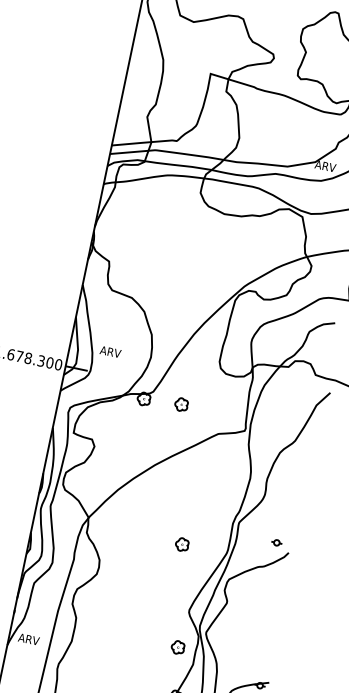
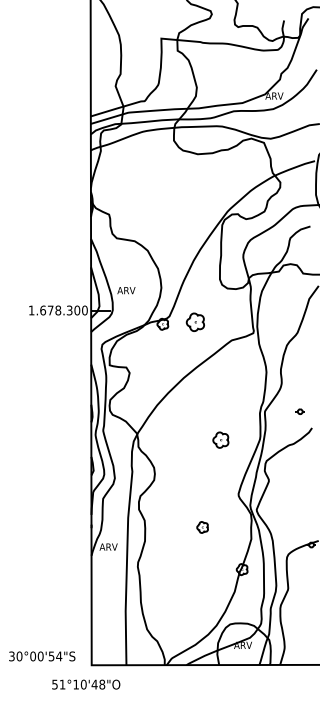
part: (181, 404) -> (195, 322), size x1.6
part: (276, 542) -> (299, 411), moved
part: (181, 543) -> (220, 439), size x1.4
part: (177, 647) -> (202, 527), moved

